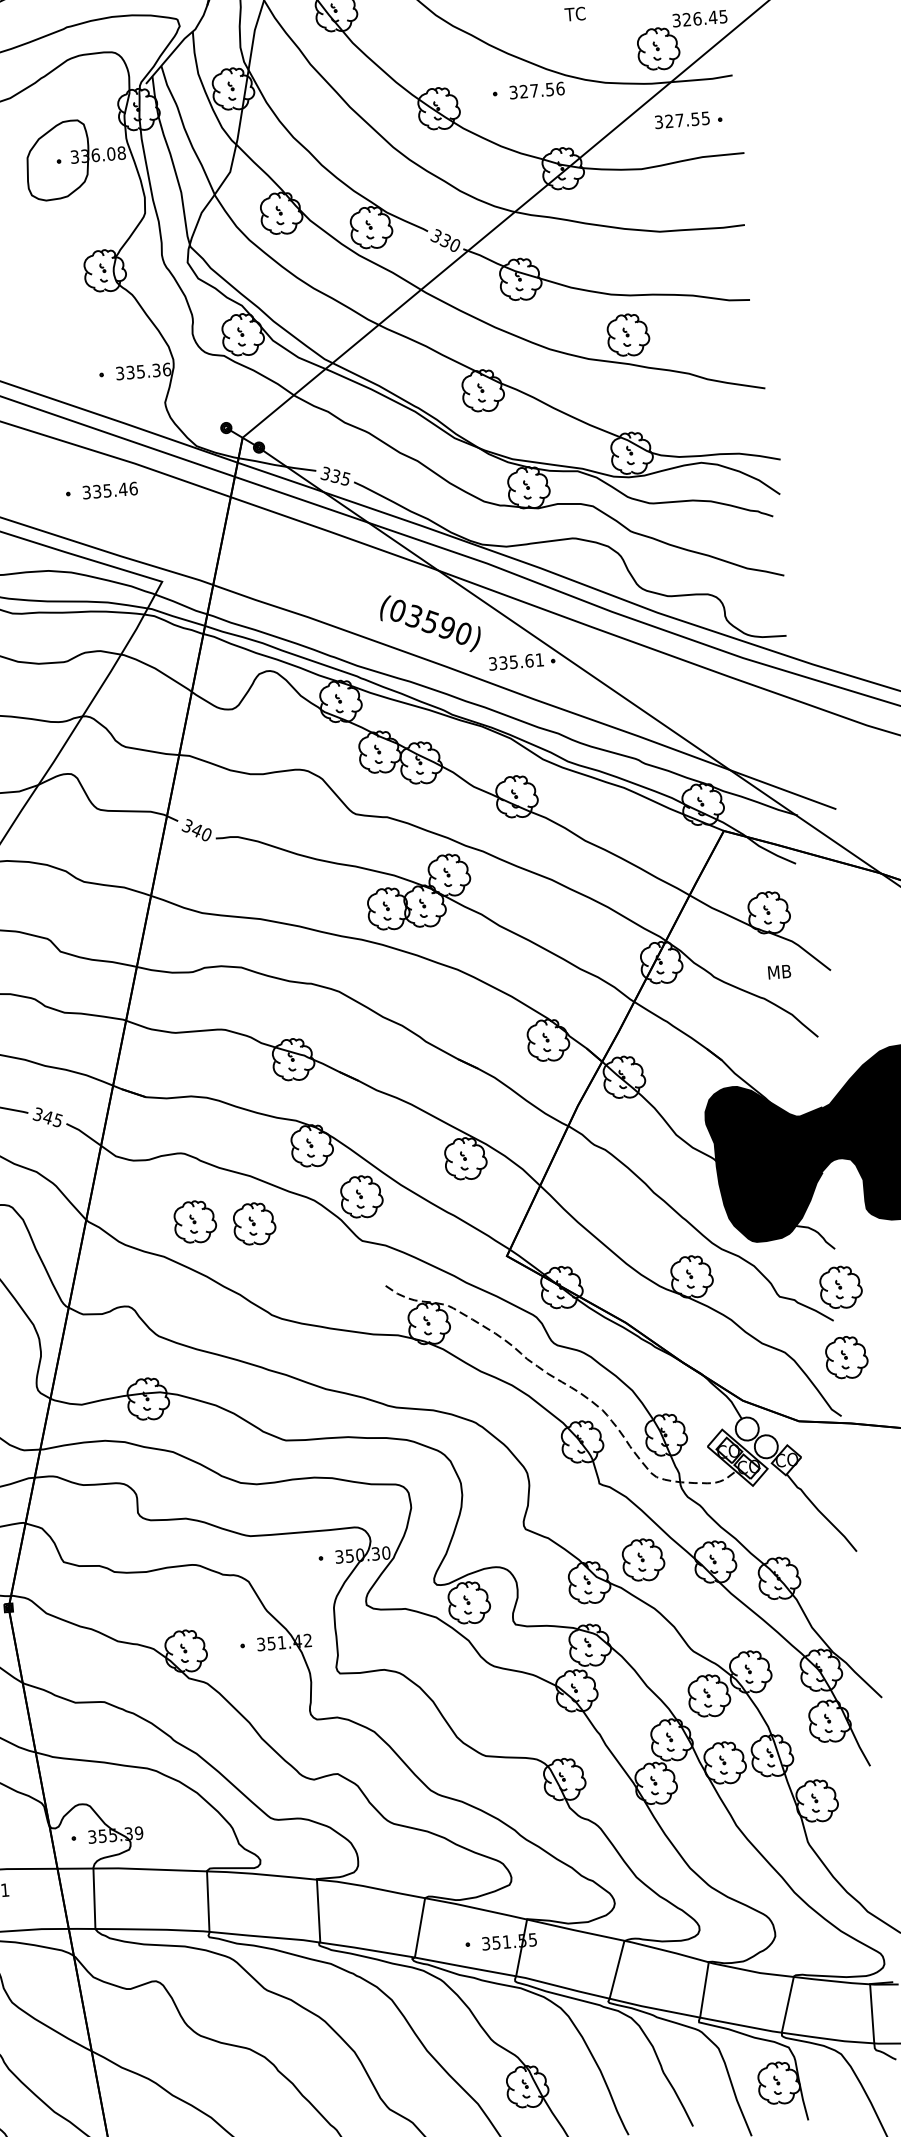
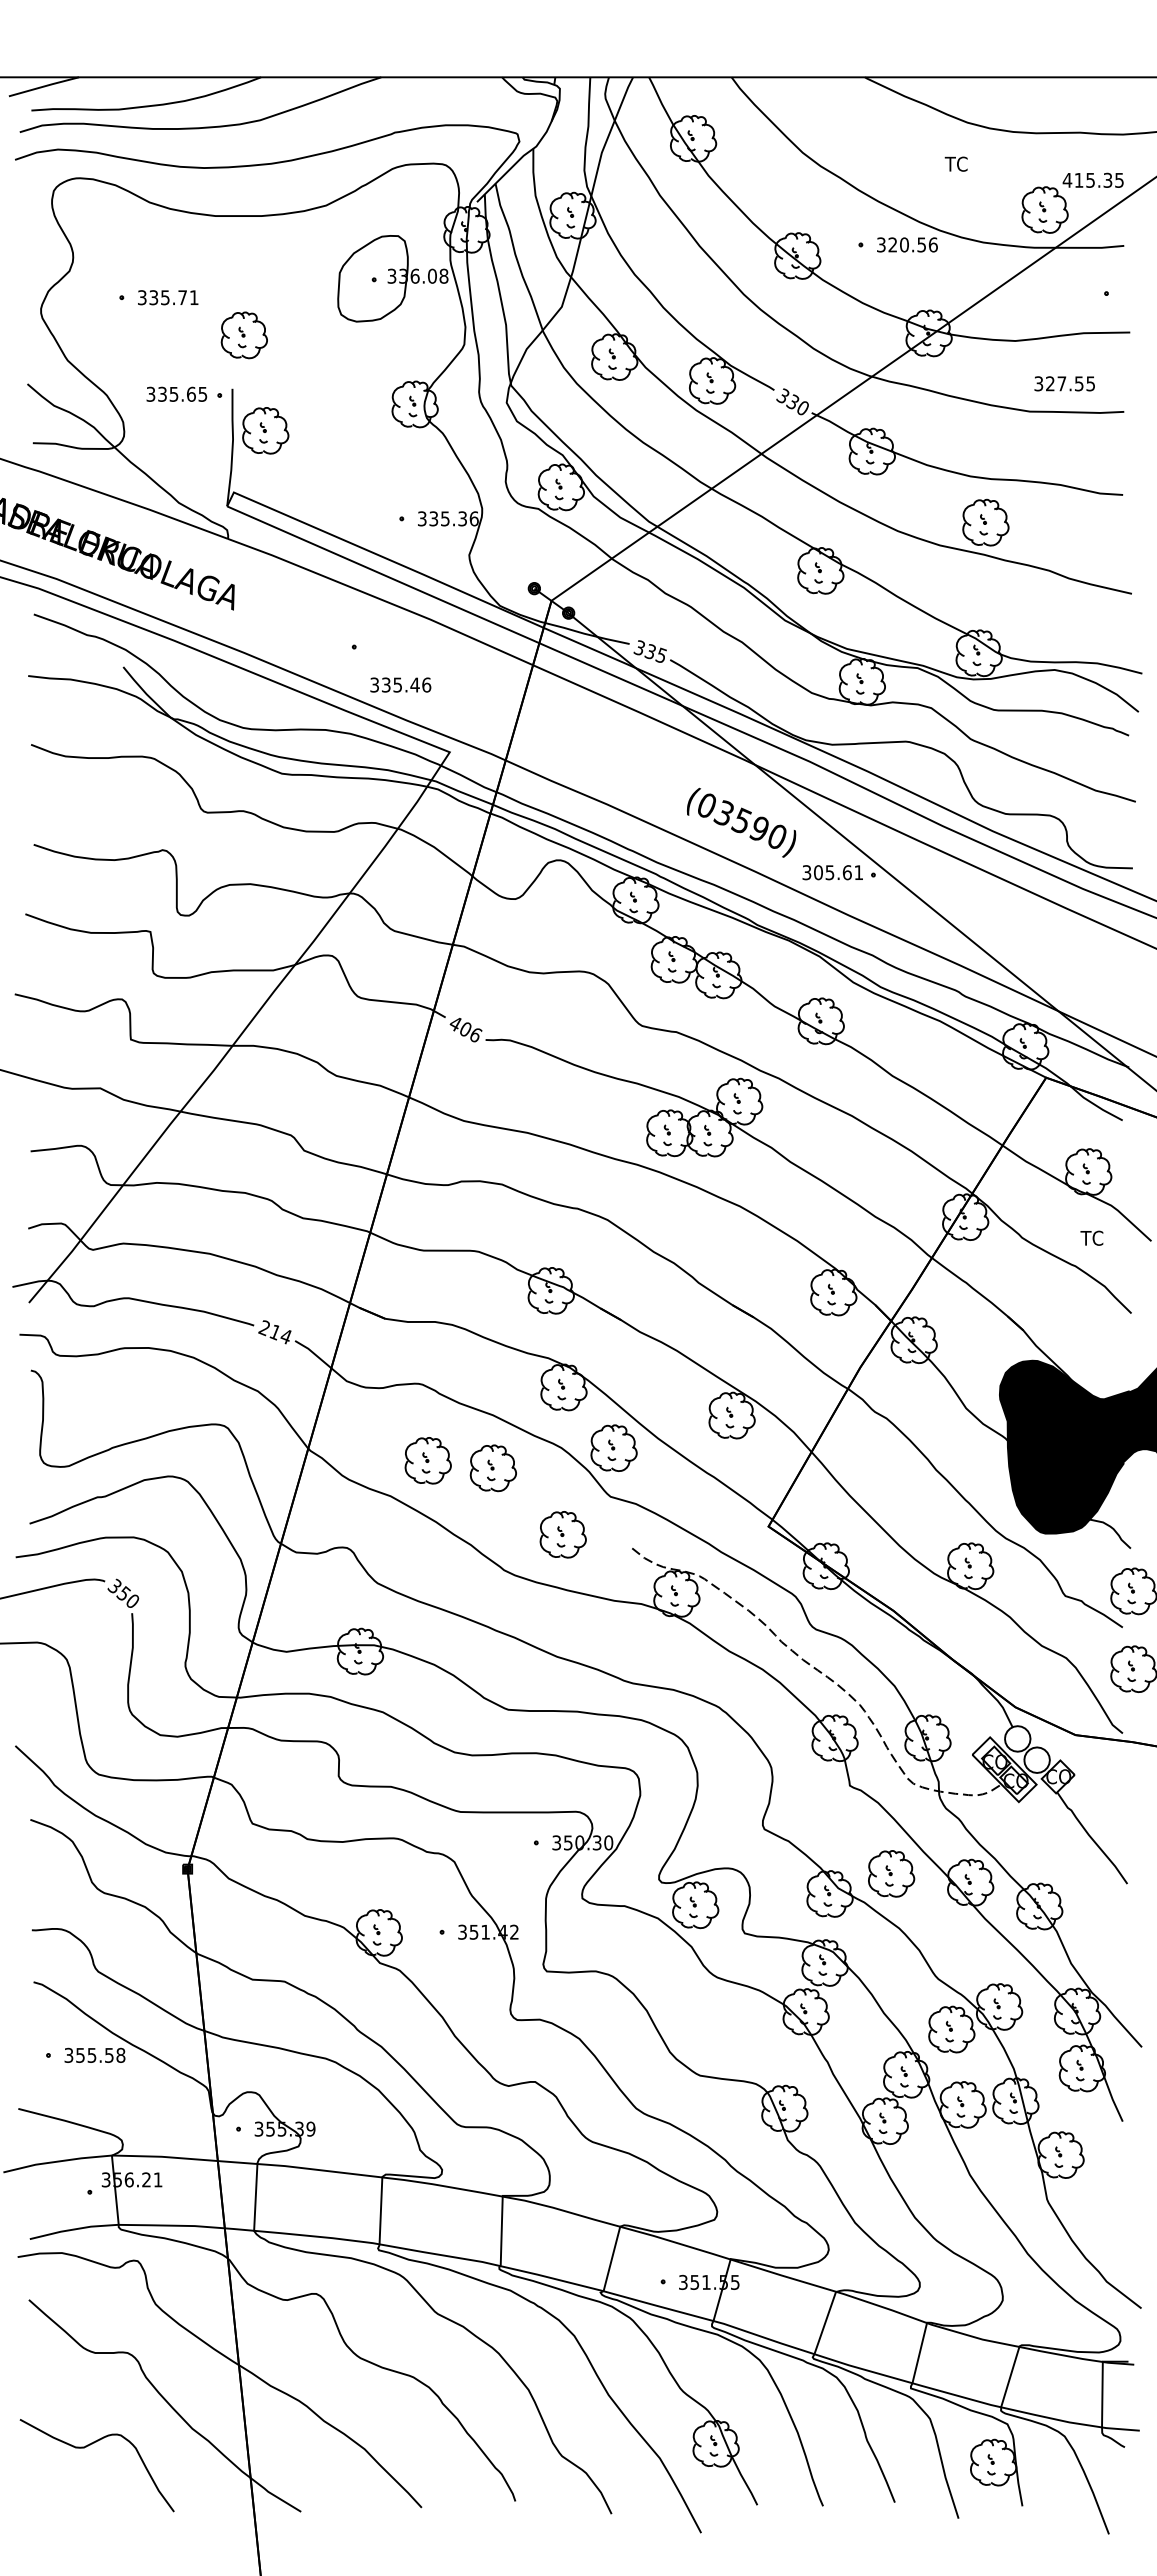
text: (694, 18) -> (1087, 179), 326.45 -> 415.35
text: (534, 90) -> (904, 244), 327.56 -> 320.56
text: (682, 120) -> (1064, 383), moved
text: (109, 490) -> (400, 684), moved
text: (503, 662) -> (818, 872), 335.61 -> 305.61
text: (196, 830) -> (465, 1029), 340 -> 406
text: (778, 971) -> (1093, 1237), MB -> TC
text: (47, 1117) -> (274, 1332), 345 -> 214
part: (321, 1278) -> (562, 1534), added

